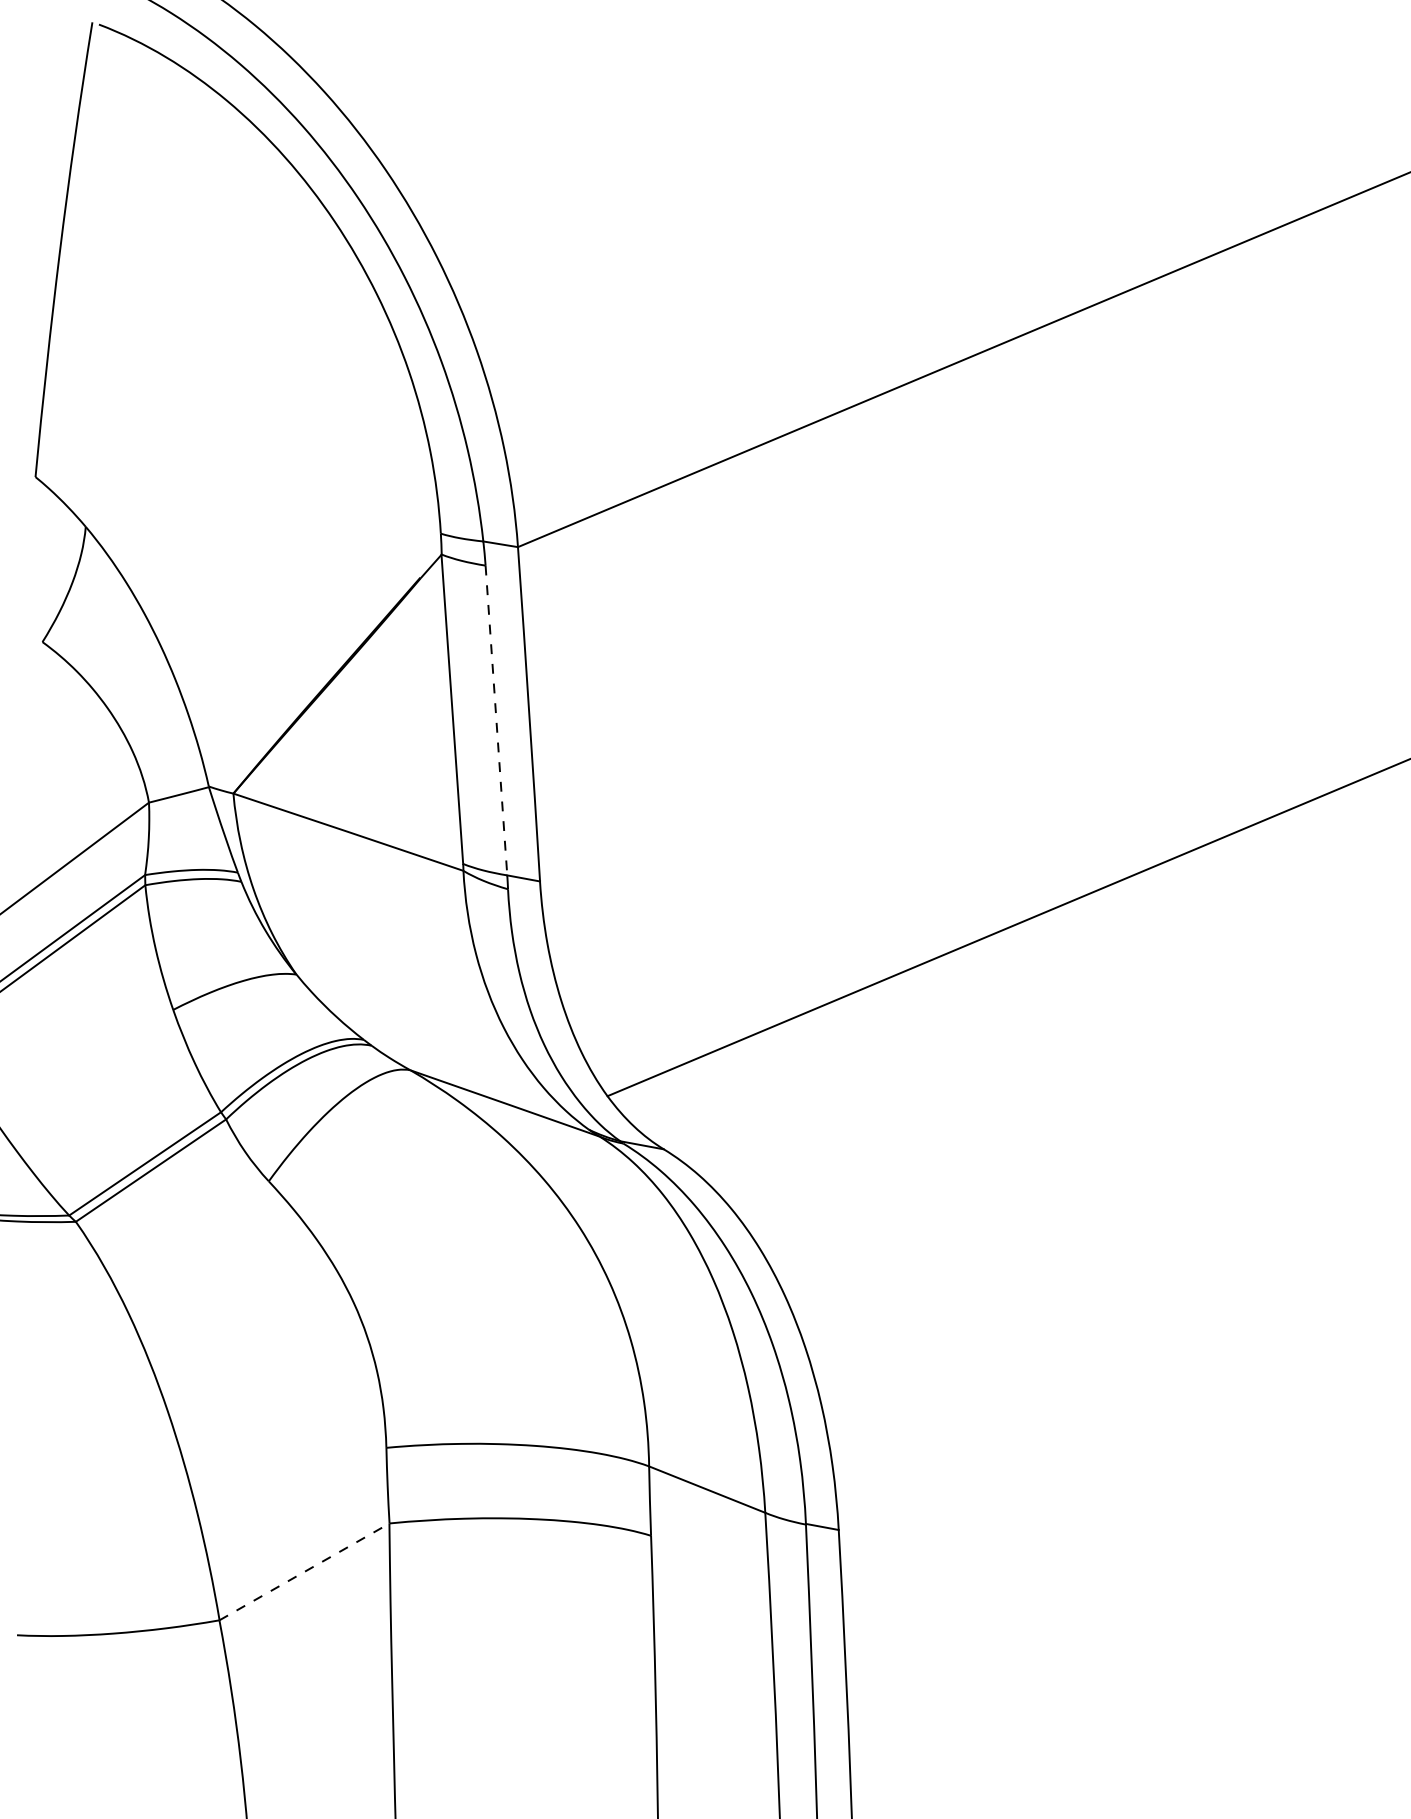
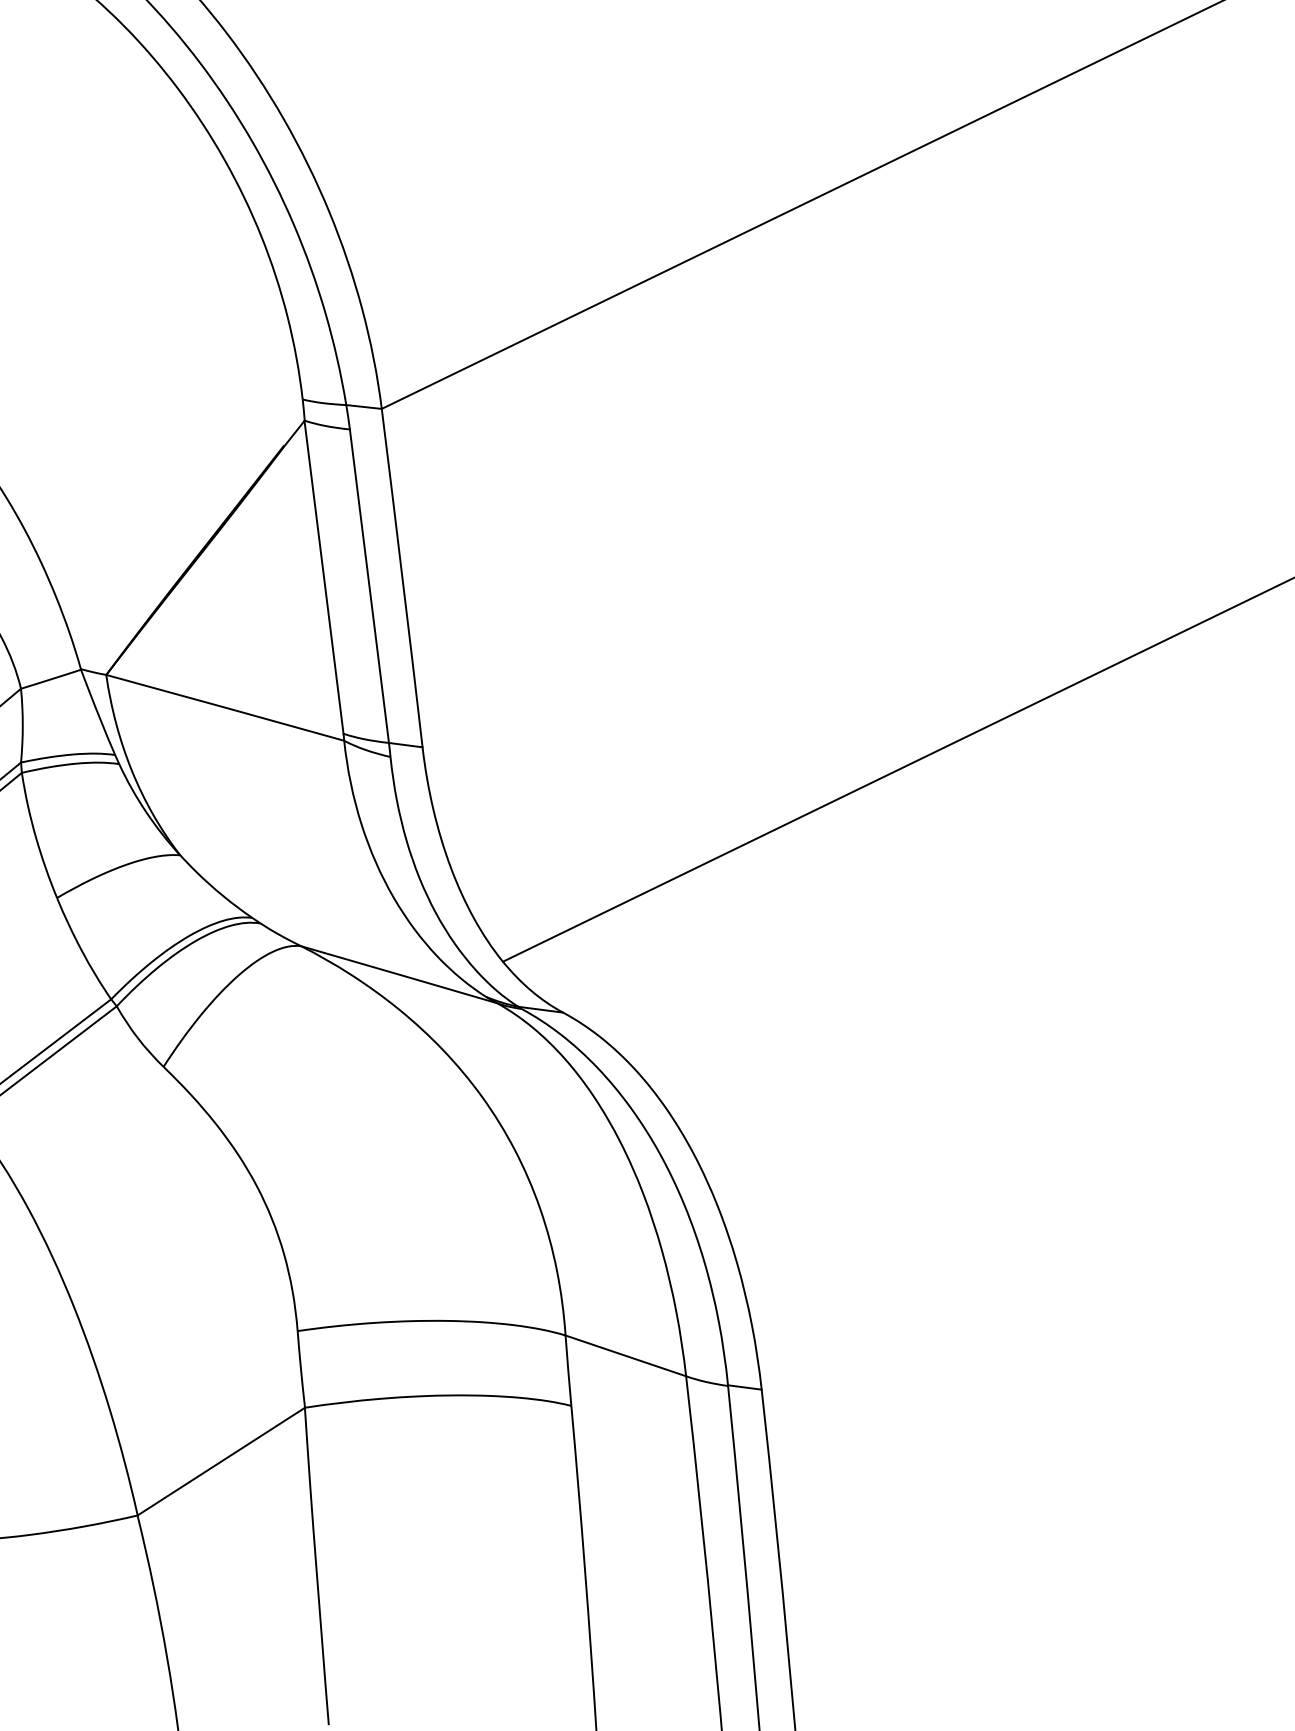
line: (496, 721) -> (369, 587), dashed -> solid
line: (304, 1571) -> (221, 1461), dashed -> solid

